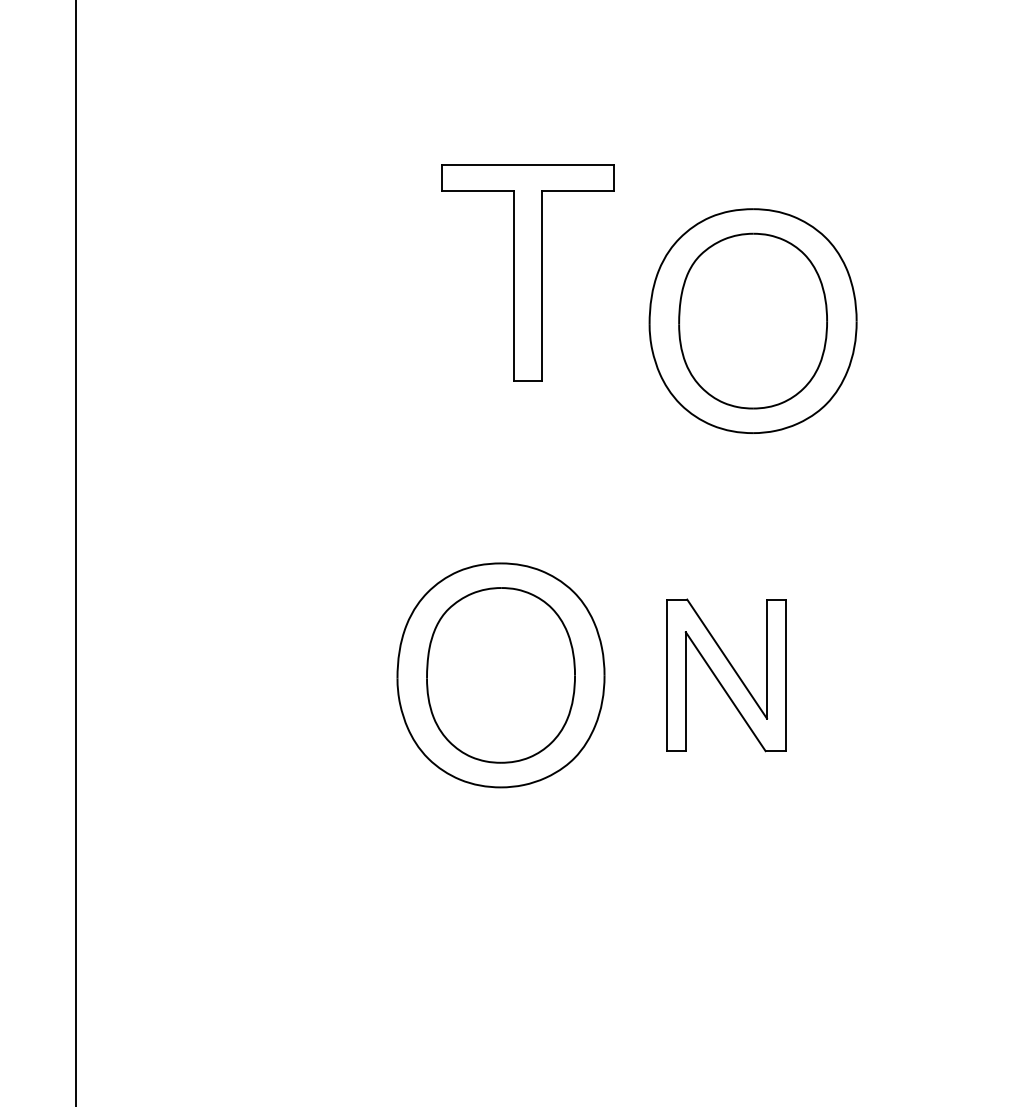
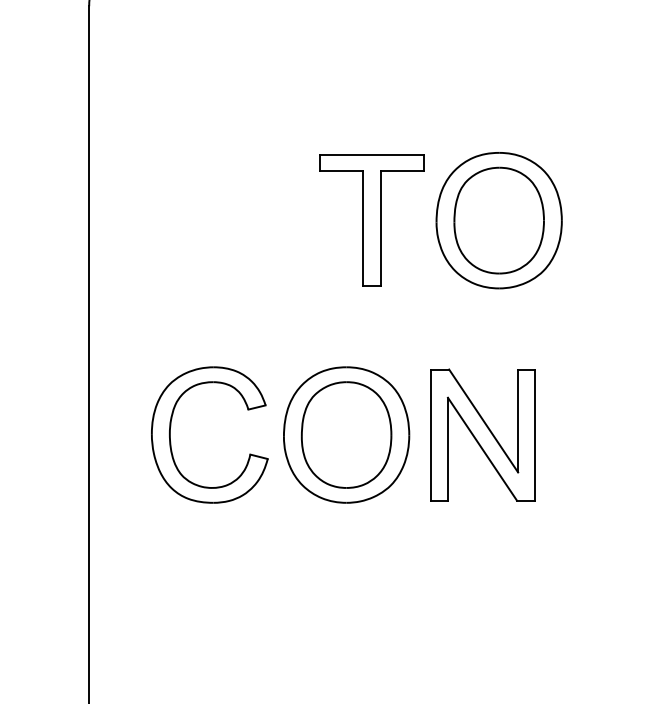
part: (527, 272) -> (371, 220), moved
part: (211, 661) -> (171, 426), added
part: (725, 674) -> (482, 434), size x1.43

